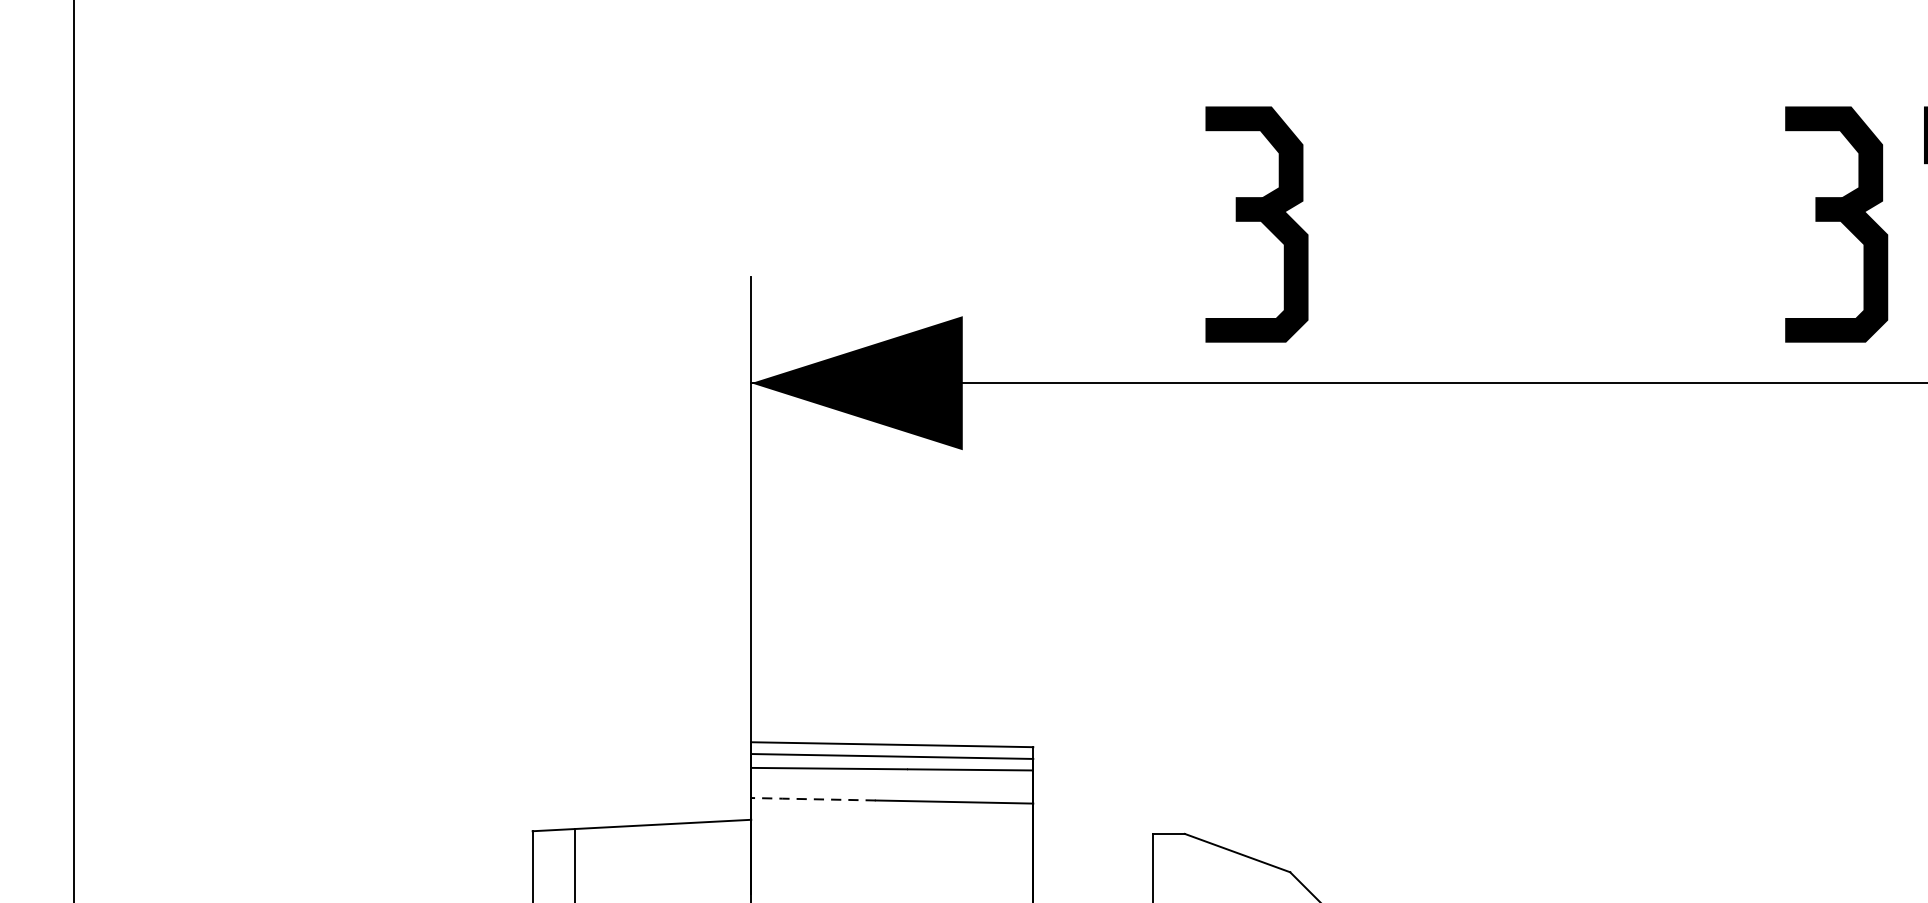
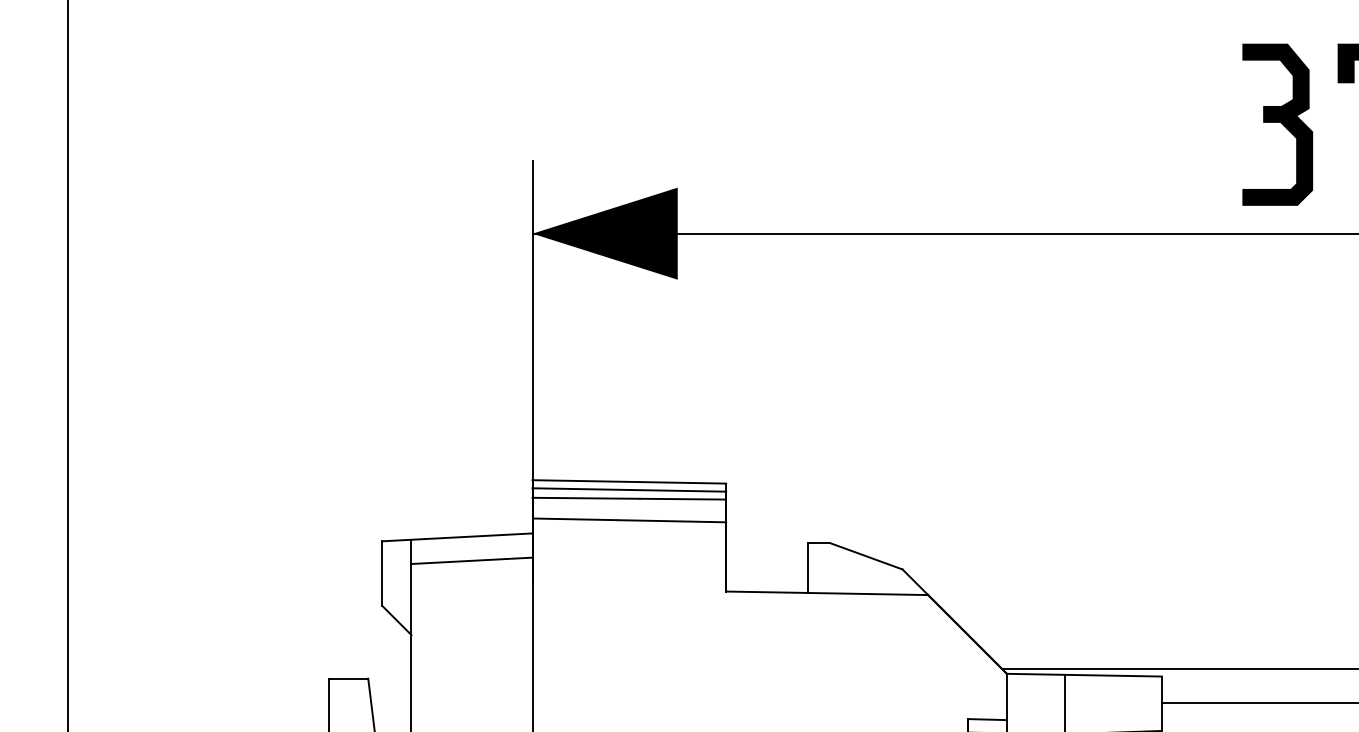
part: (1256, 224) -> (879, 124), removed
line: (812, 799) -> (574, 519), dashed -> solid
line: (662, 859) -> (471, 560), added

